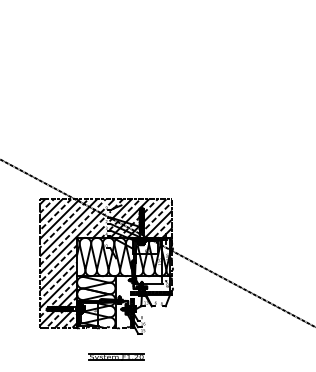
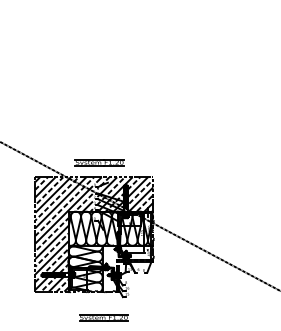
part: (111, 182) -> (99, 162), added

